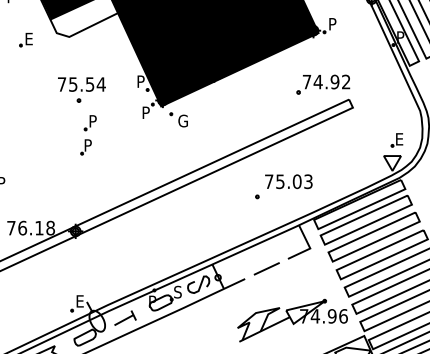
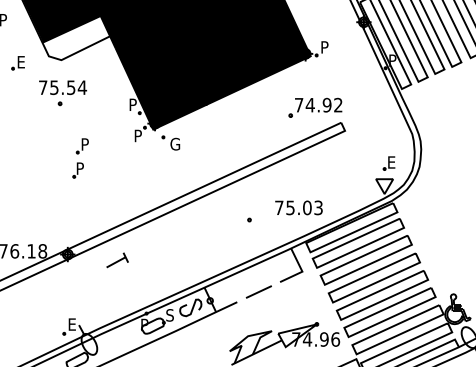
part: (82, 90) -> (63, 93), moved
text: (288, 181) -> (298, 207), moved
part: (125, 318) -> (117, 260), moved

